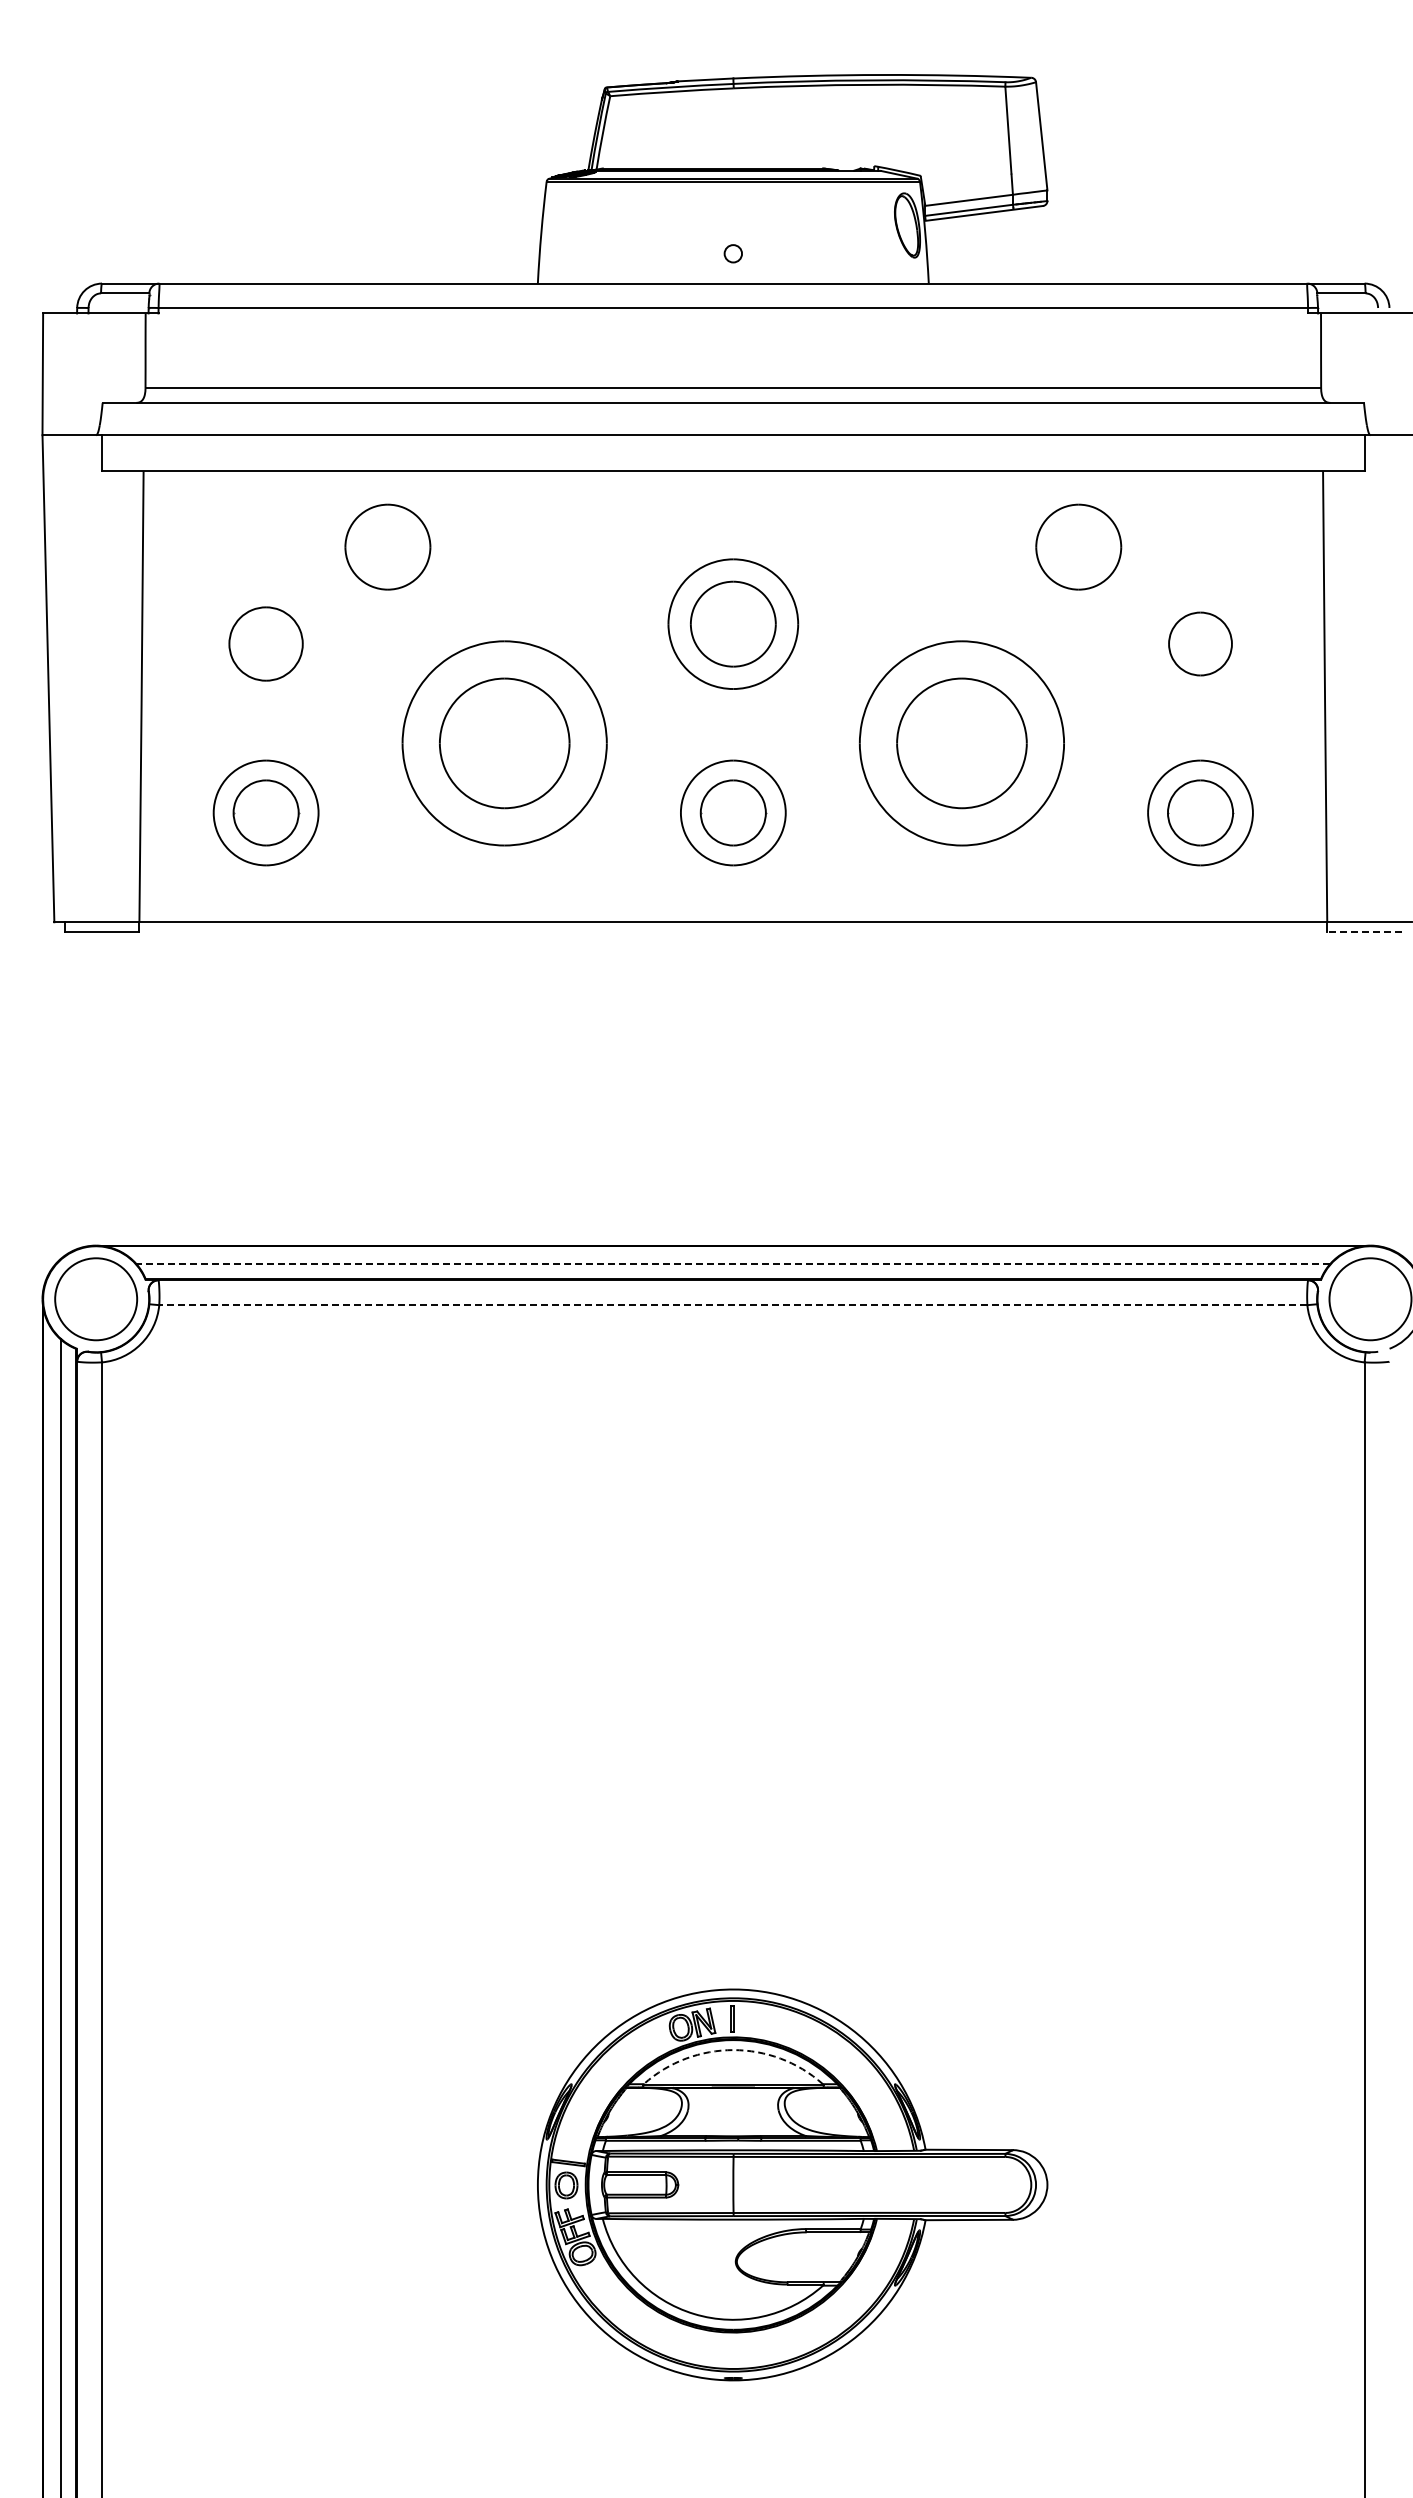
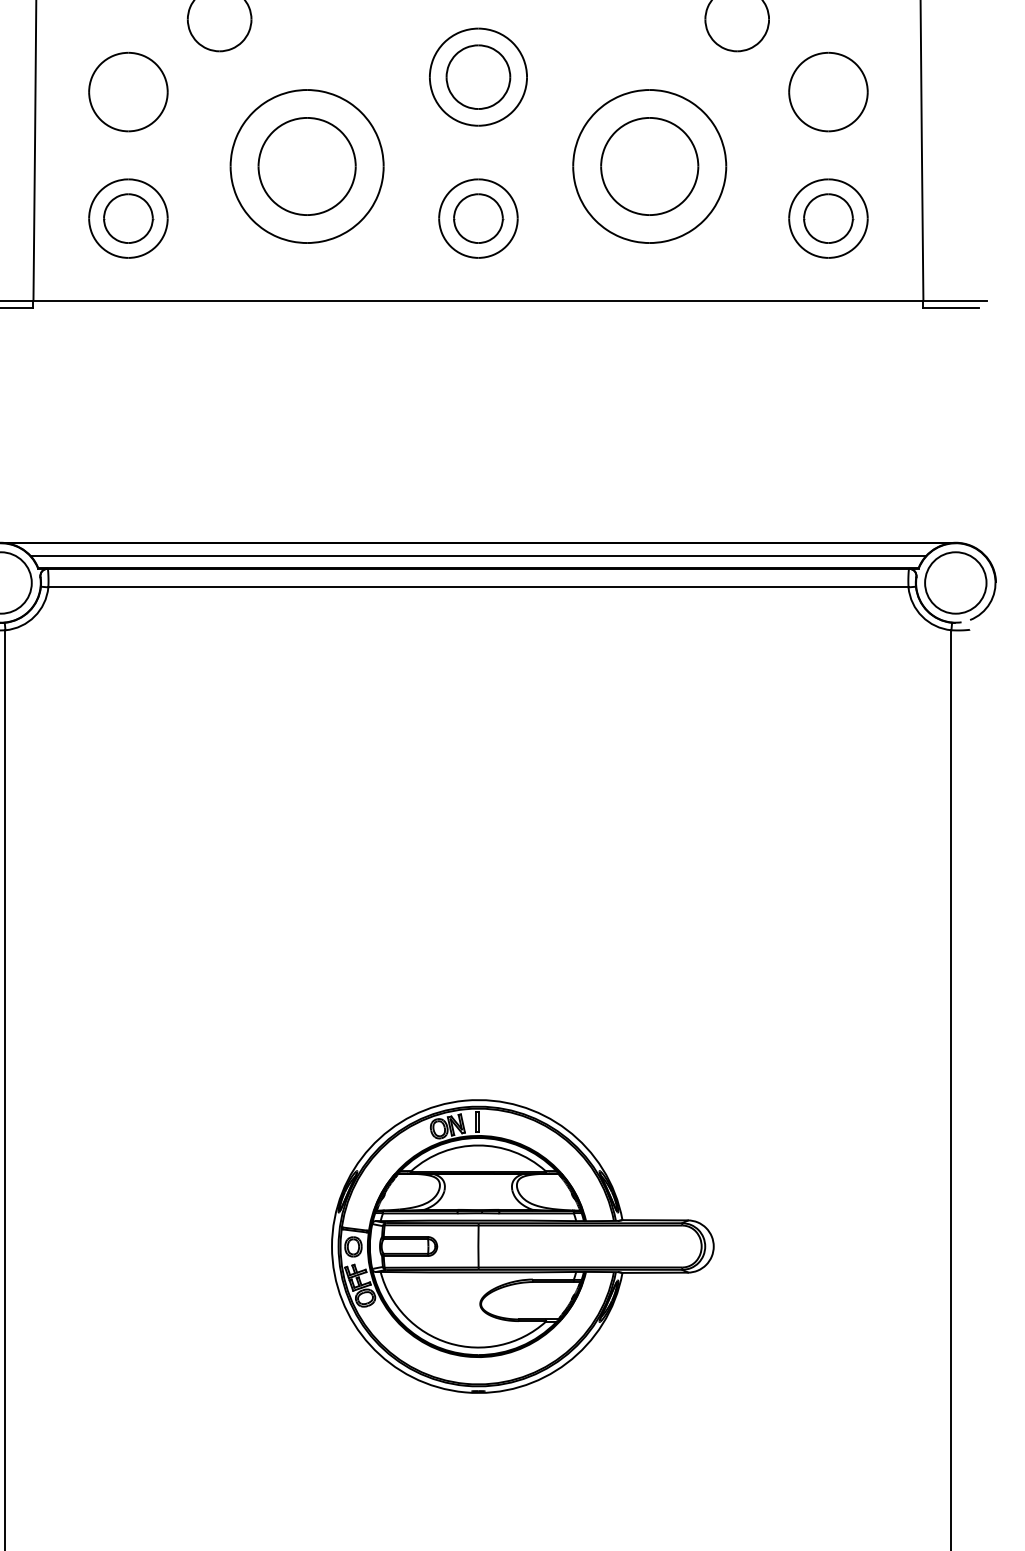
part: (265, 643) -> (127, 91), size x1.43
part: (1200, 643) -> (828, 91), size x1.67
line: (1364, 932) -> (951, 308), dashed -> solid
line: (732, 1263) -> (477, 556), dashed -> solid
line: (732, 1305) -> (477, 587), dashed -> solid
arc: (733, 2050) -> (478, 1145), dashed -> solid

